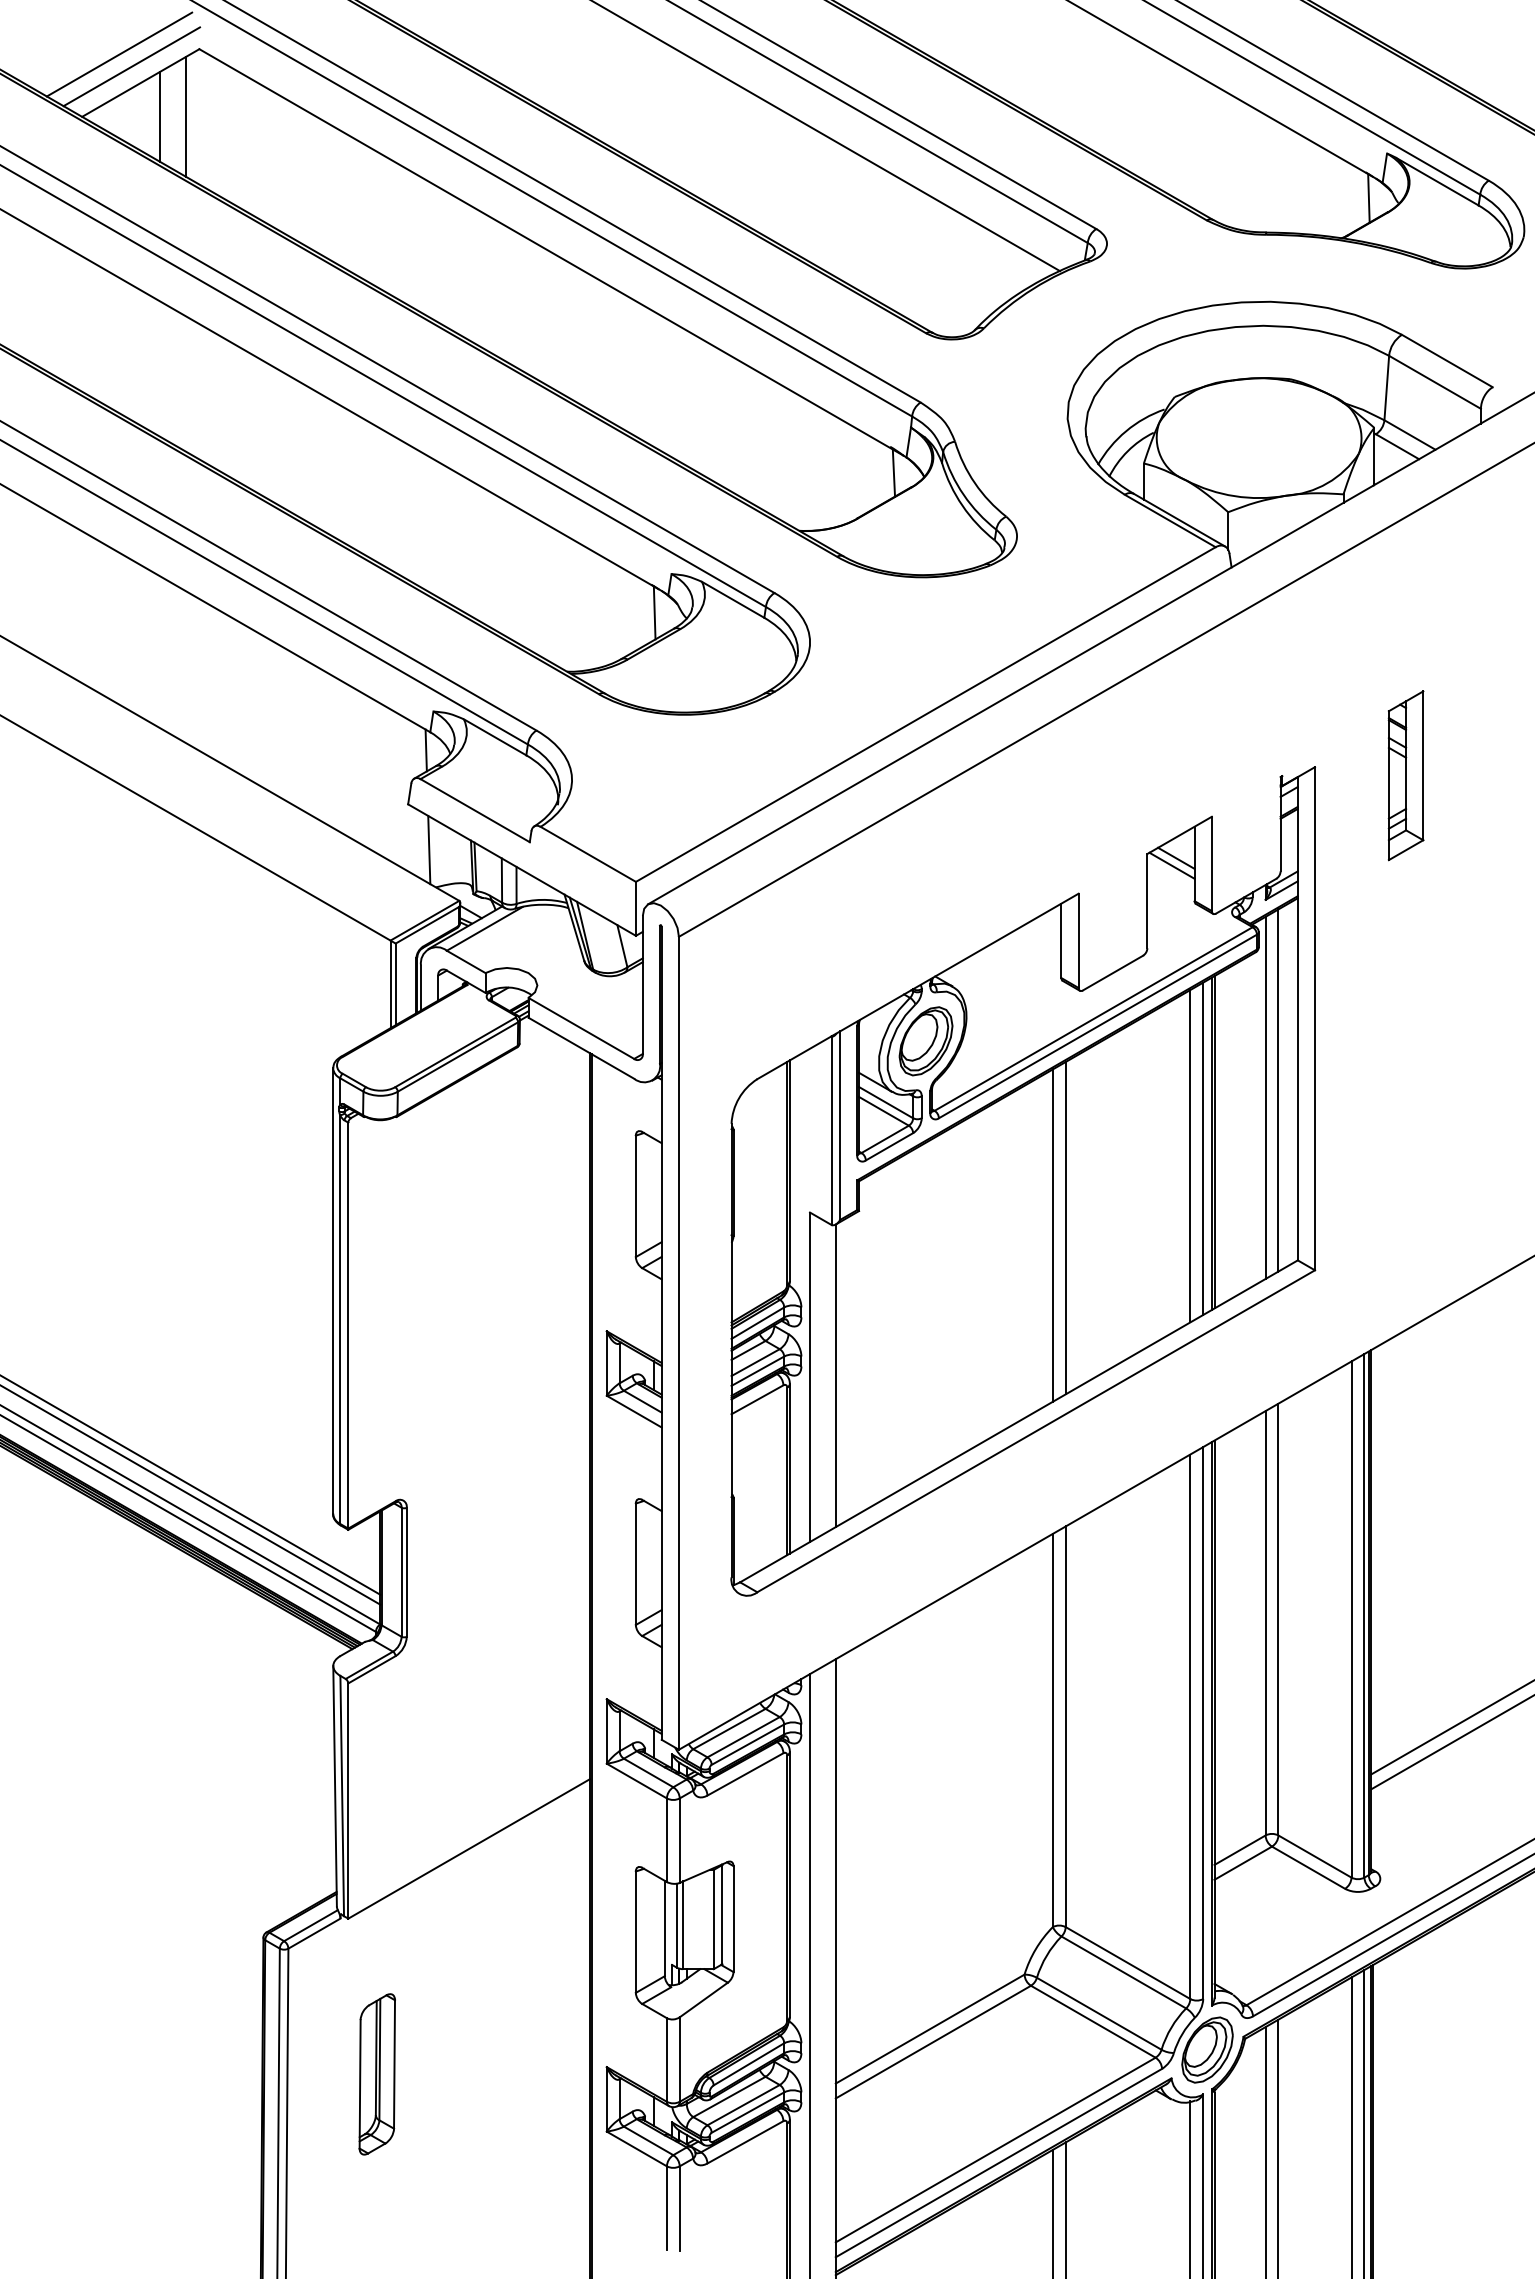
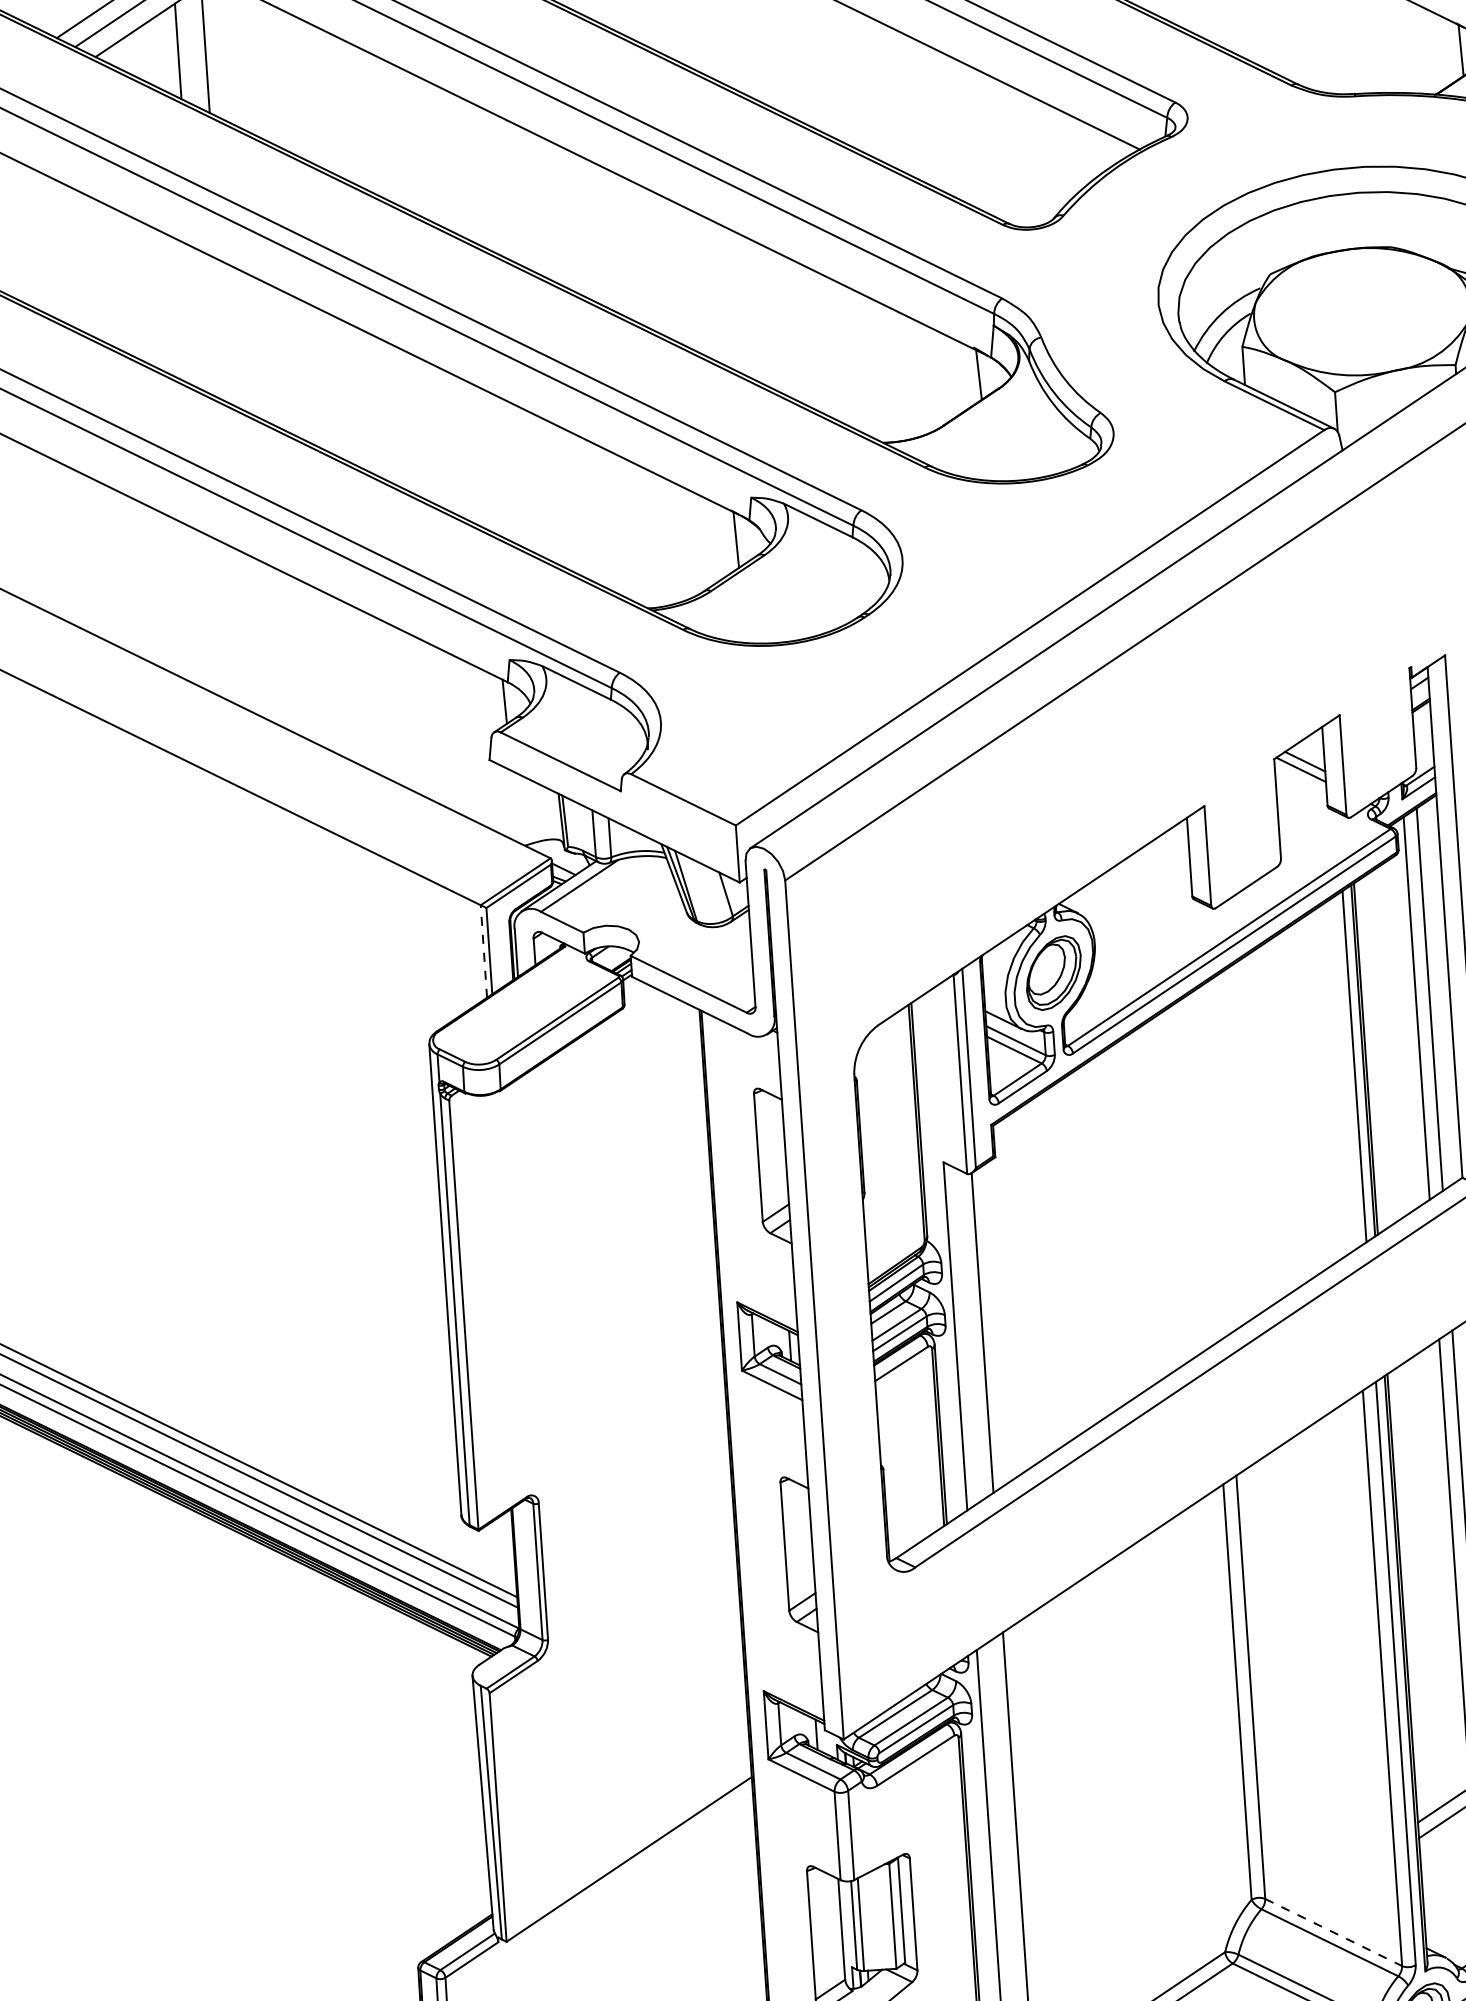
line: (429, 849) -> (515, 806), removed
line: (390, 984) -> (483, 951), solid -> dashed
line: (1190, 1156) -> (1341, 1075), removed
line: (1065, 1228) -> (1214, 1160), removed
line: (1052, 1235) -> (1201, 1169), removed
line: (1128, 1963) -> (1334, 1932), solid -> dashed

